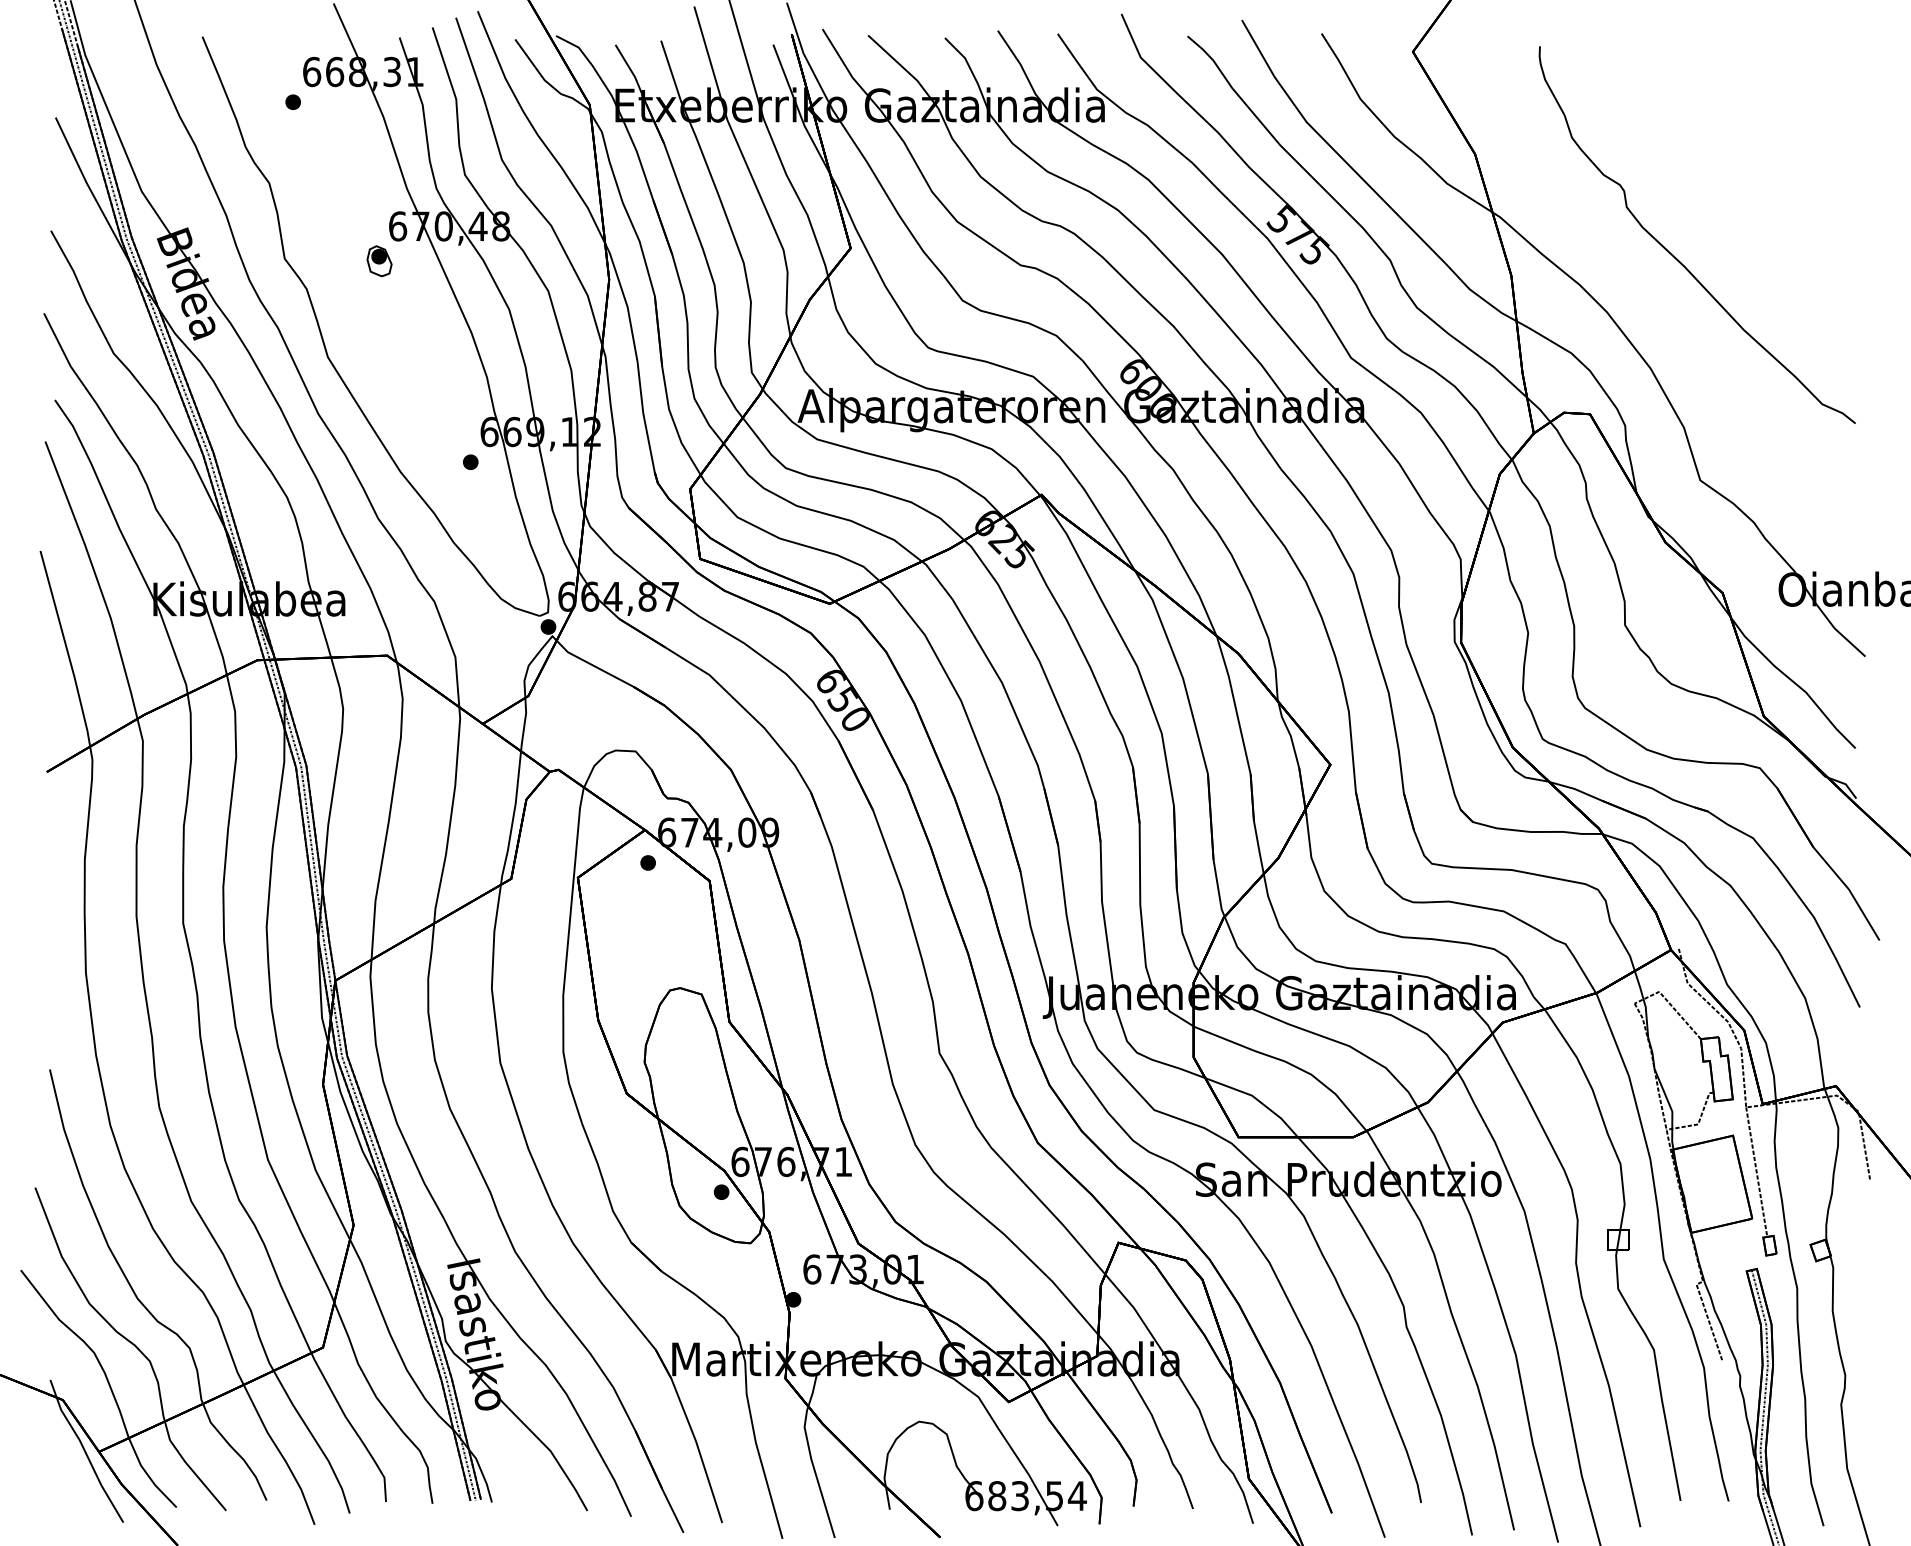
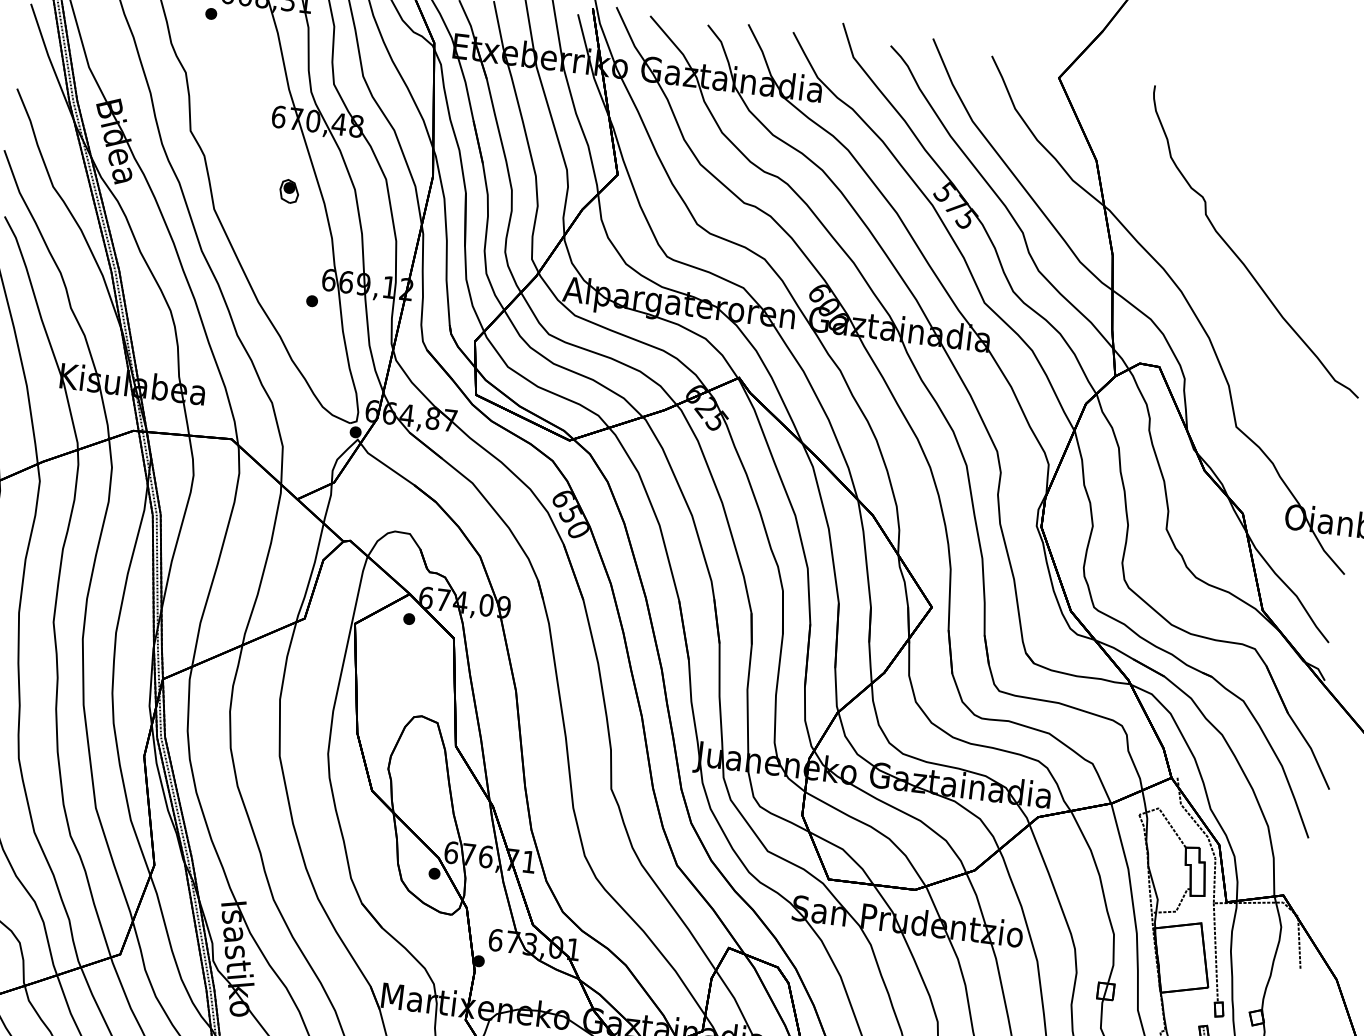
part: (379, 261) -> (289, 191), moved

